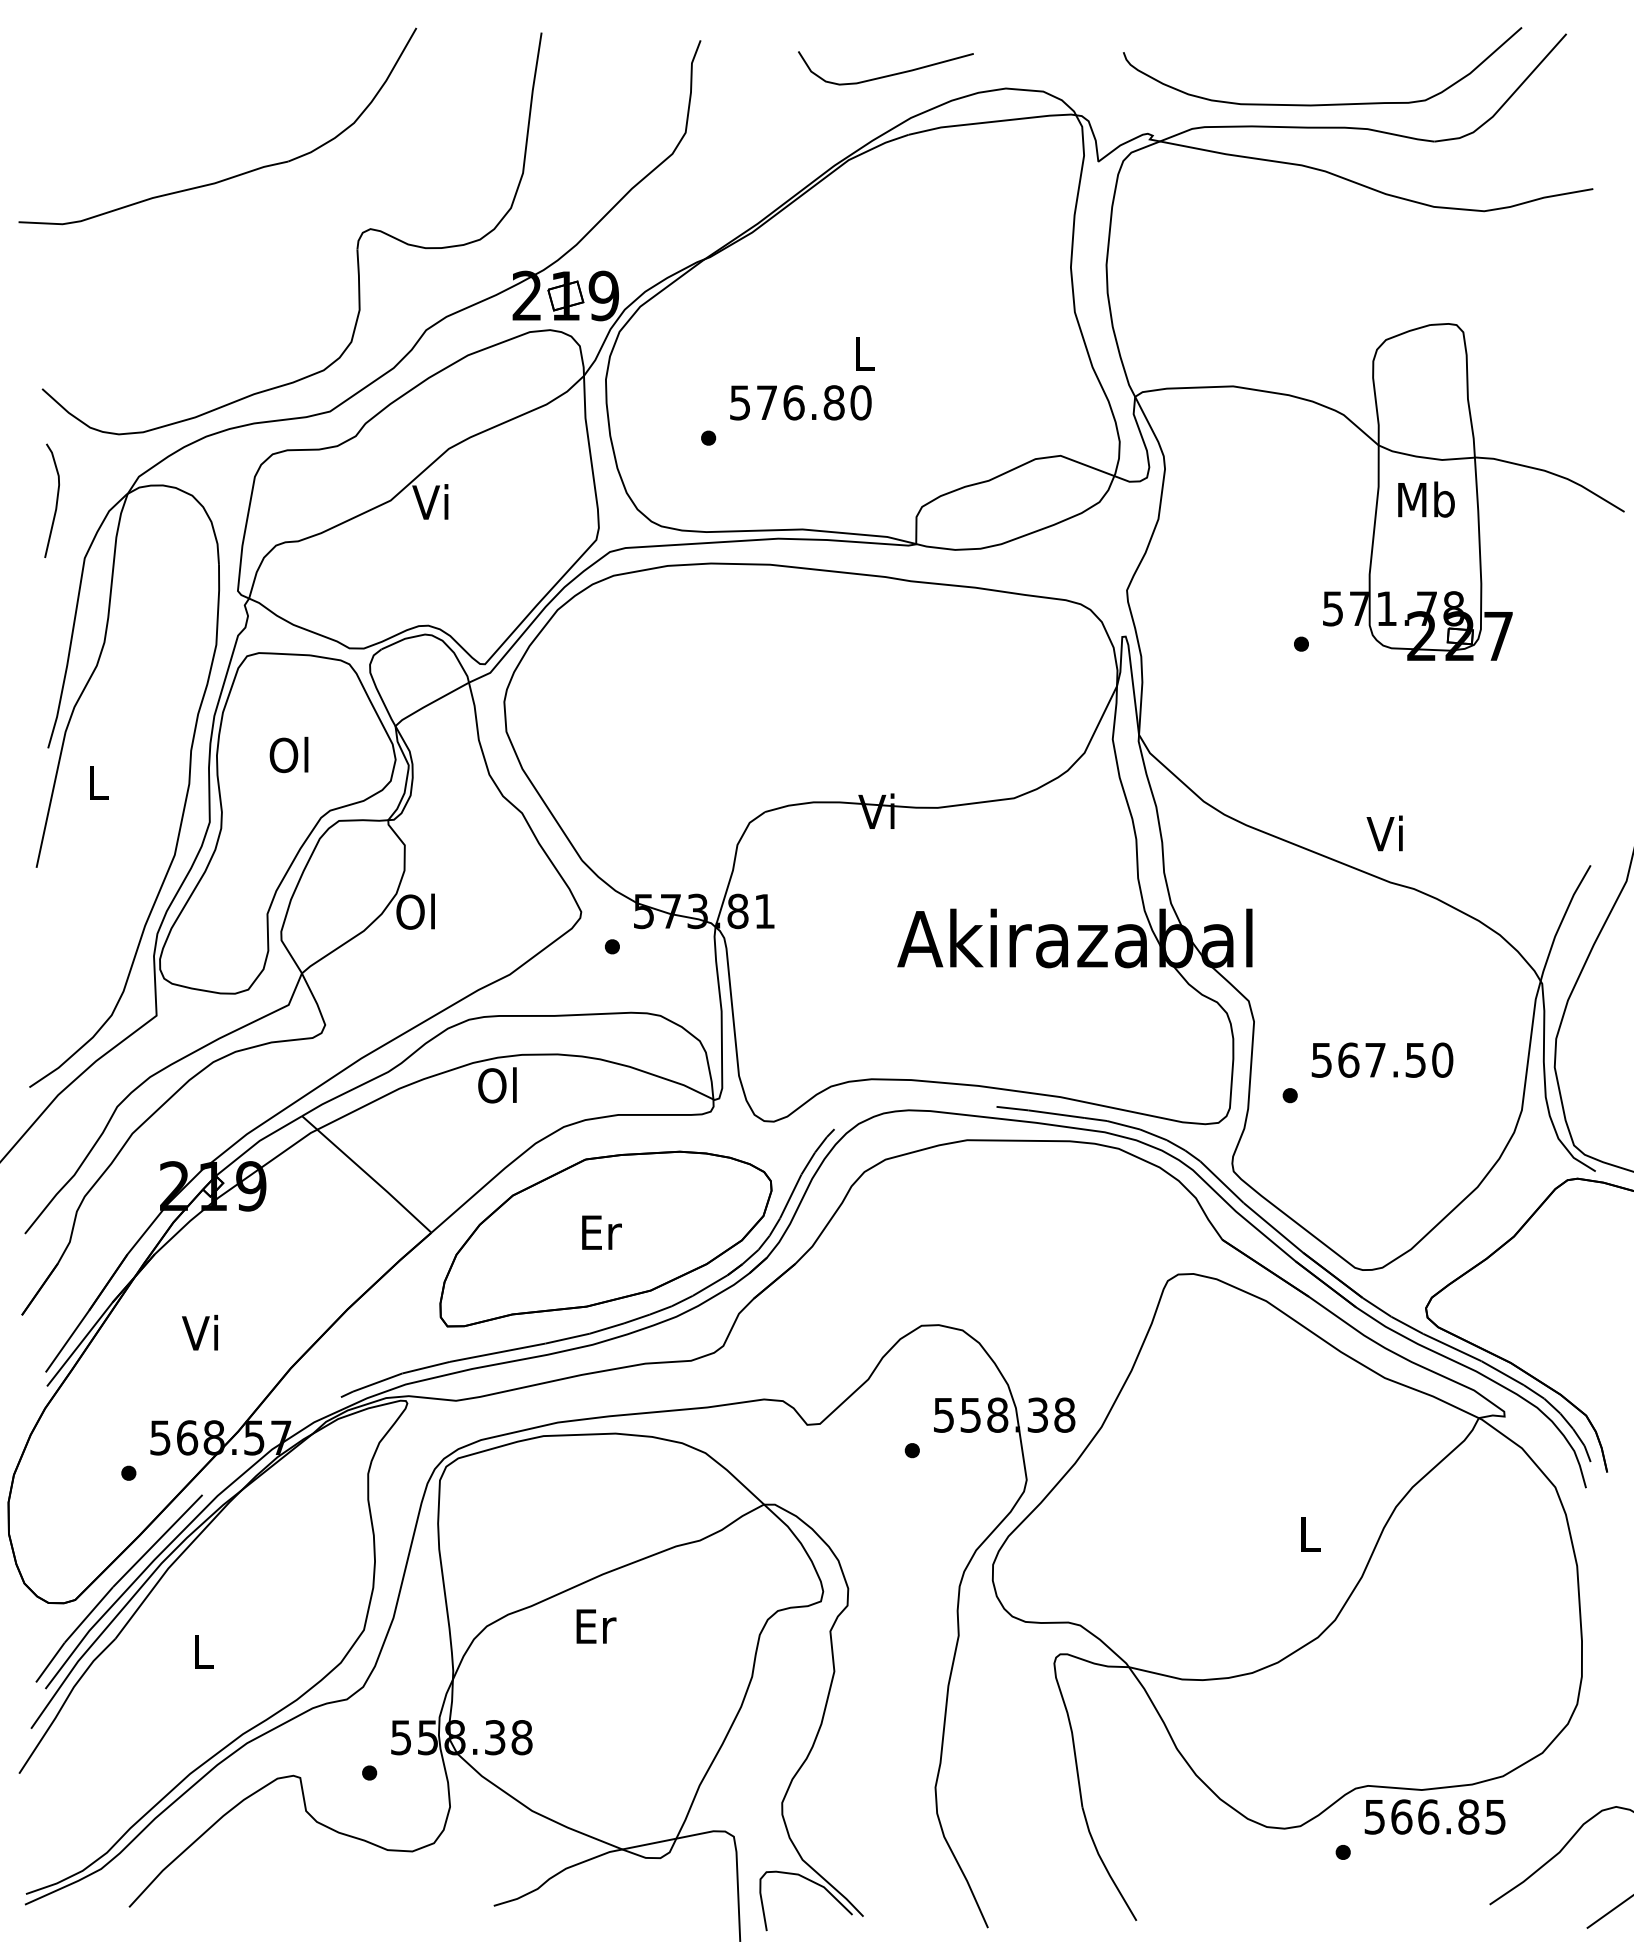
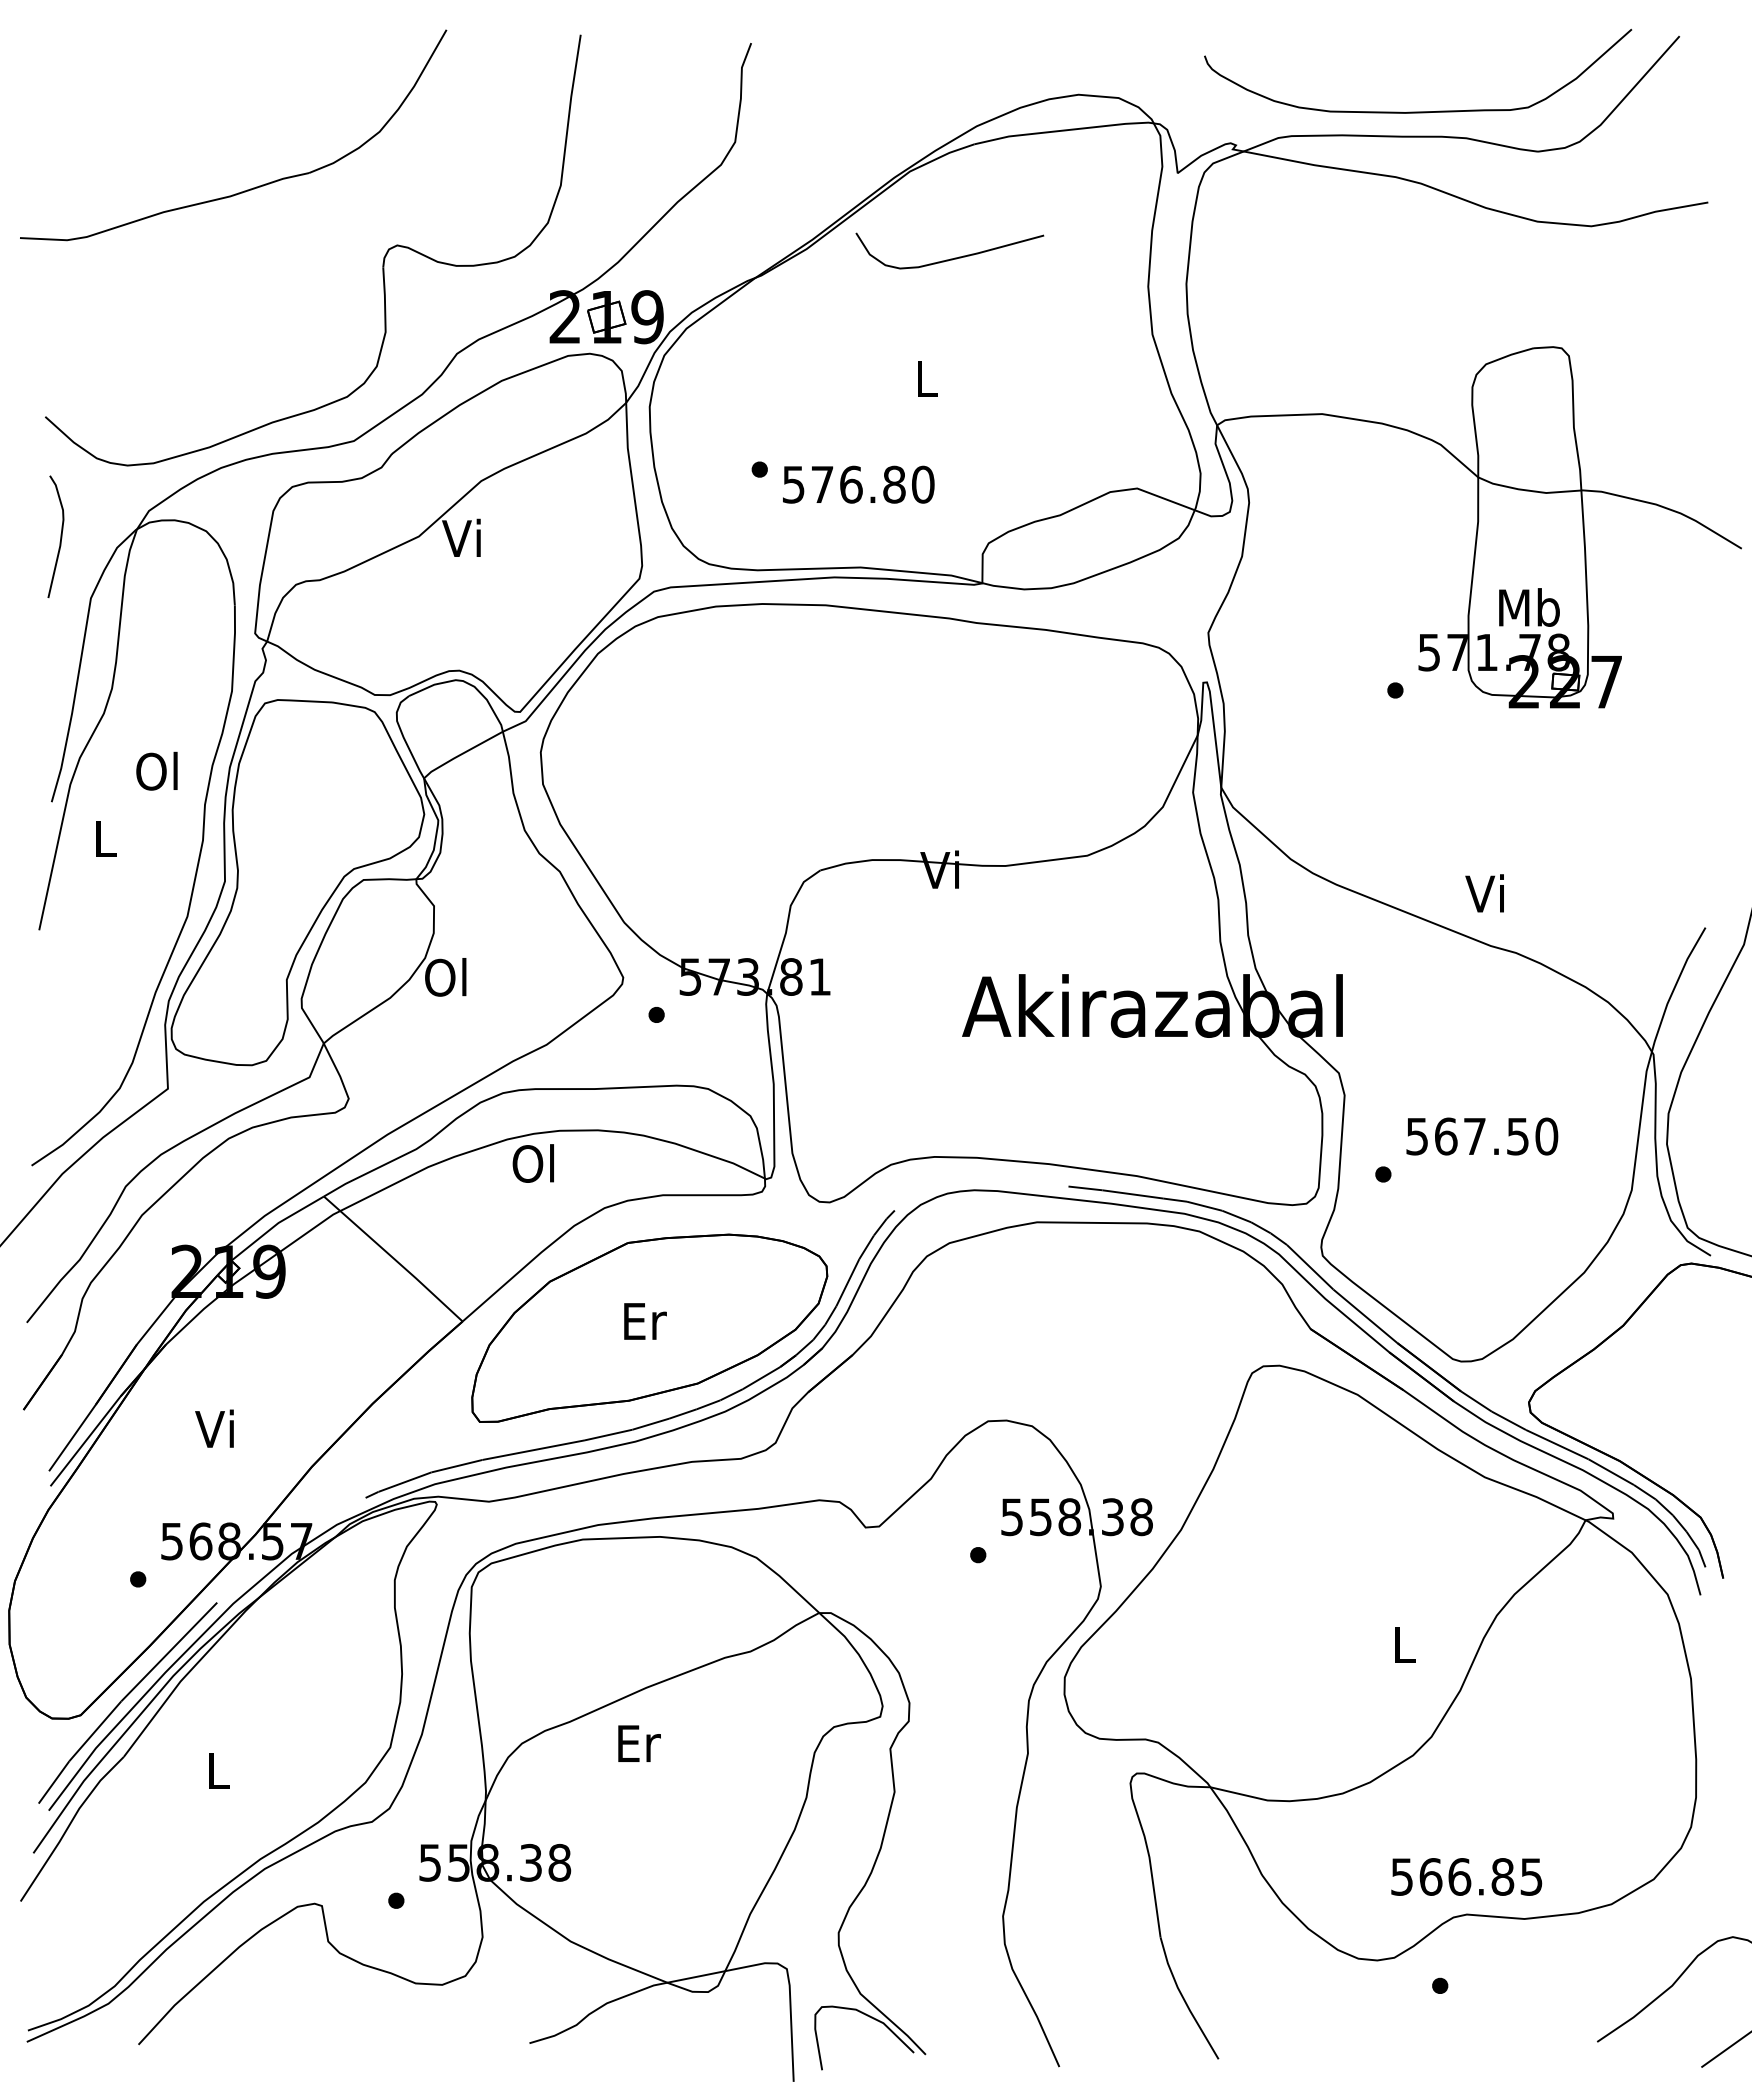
curve: (886, 75) -> (950, 258), moved
text: (800, 402) -> (858, 484), moved
text: (1426, 499) -> (1529, 607), moved
text: (288, 754) -> (156, 770), moved
text: (1434, 1816) -> (1466, 1876), moved

